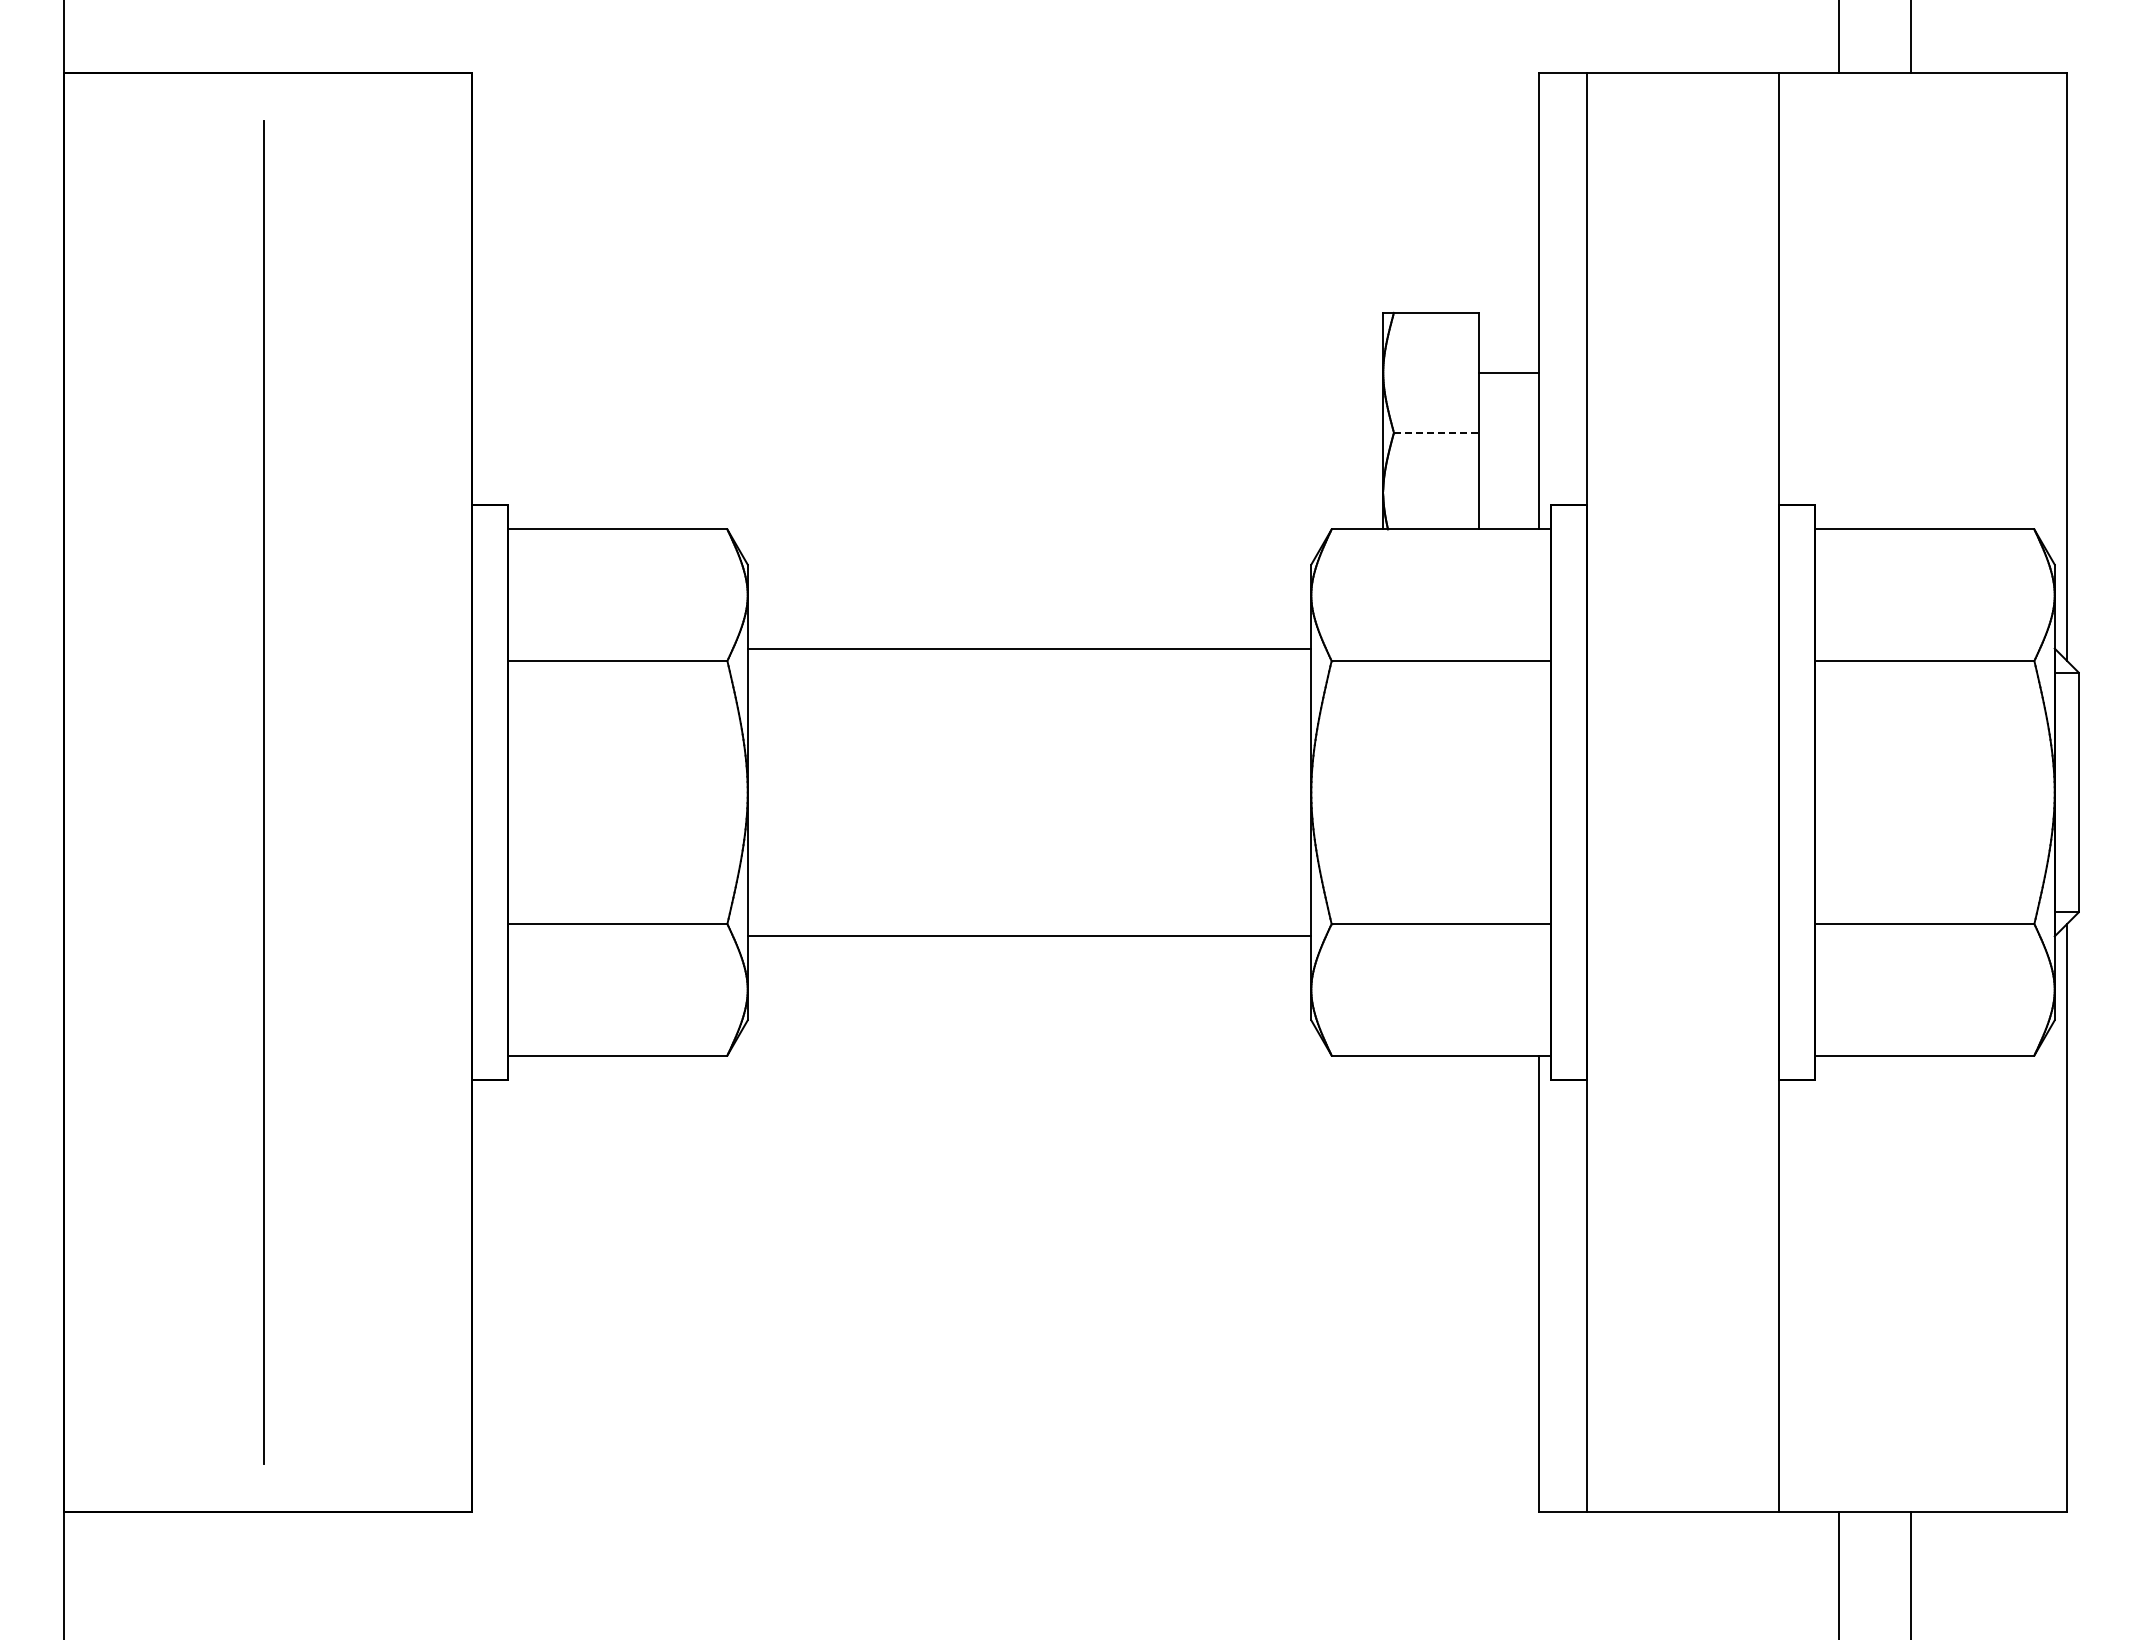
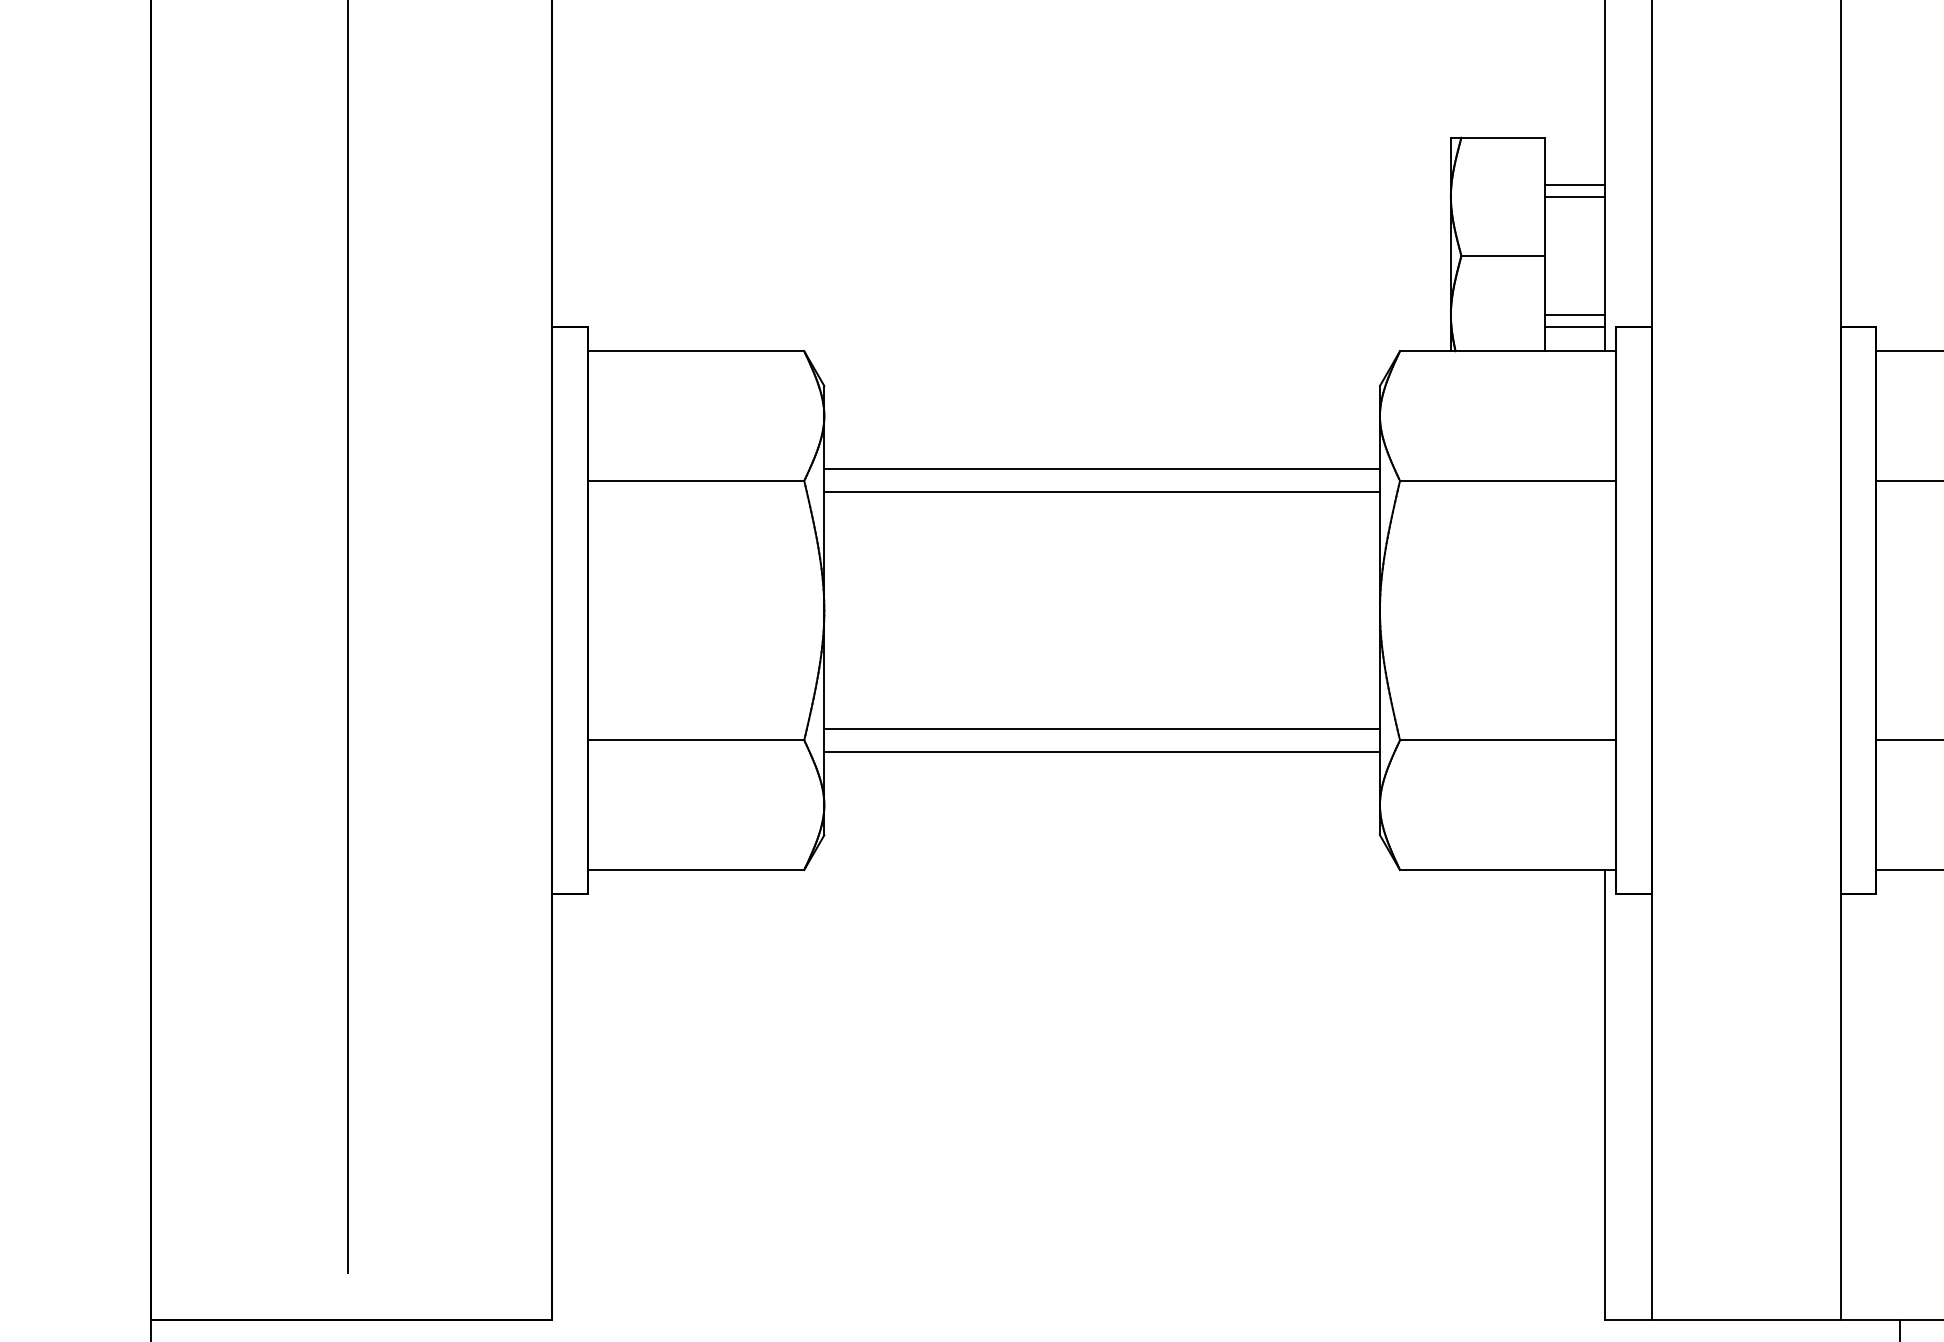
line: (1509, 360) -> (1575, 184), added
line: (1436, 432) -> (1503, 255), dashed -> solid
line: (1509, 492) -> (1575, 314), added
line: (1509, 504) -> (1575, 326), added
line: (1029, 672) -> (1102, 492), added
line: (1029, 912) -> (1102, 728), added

